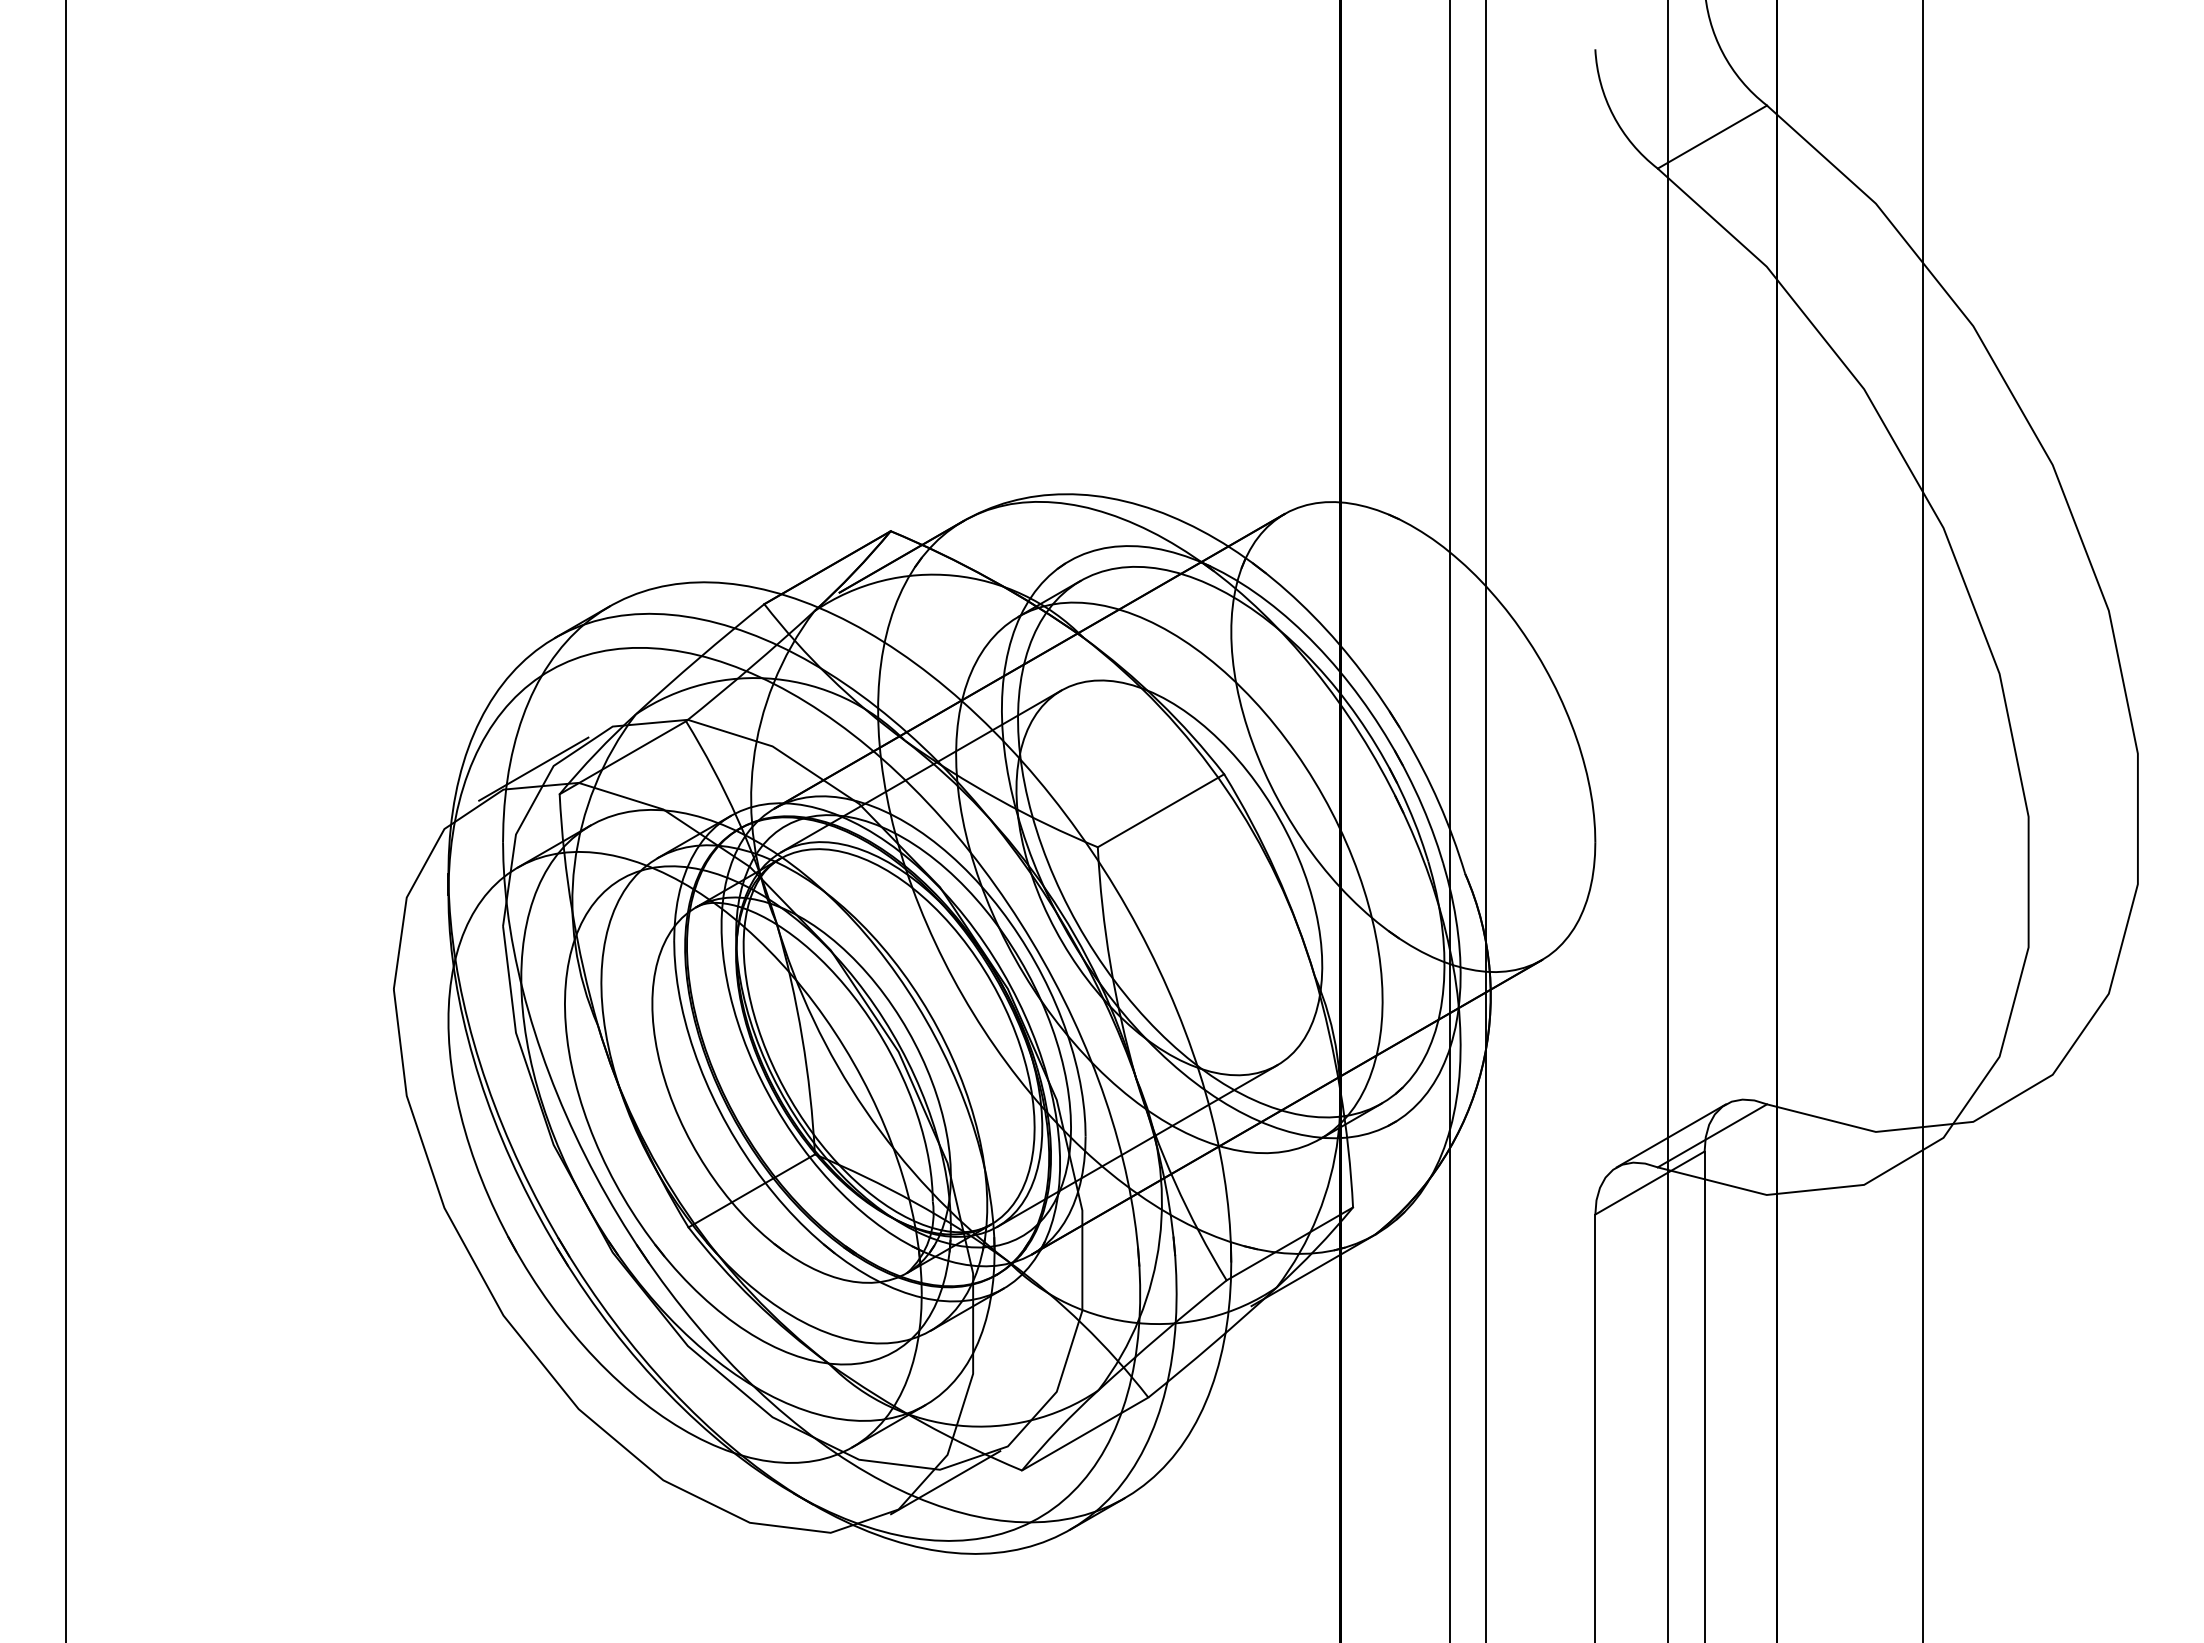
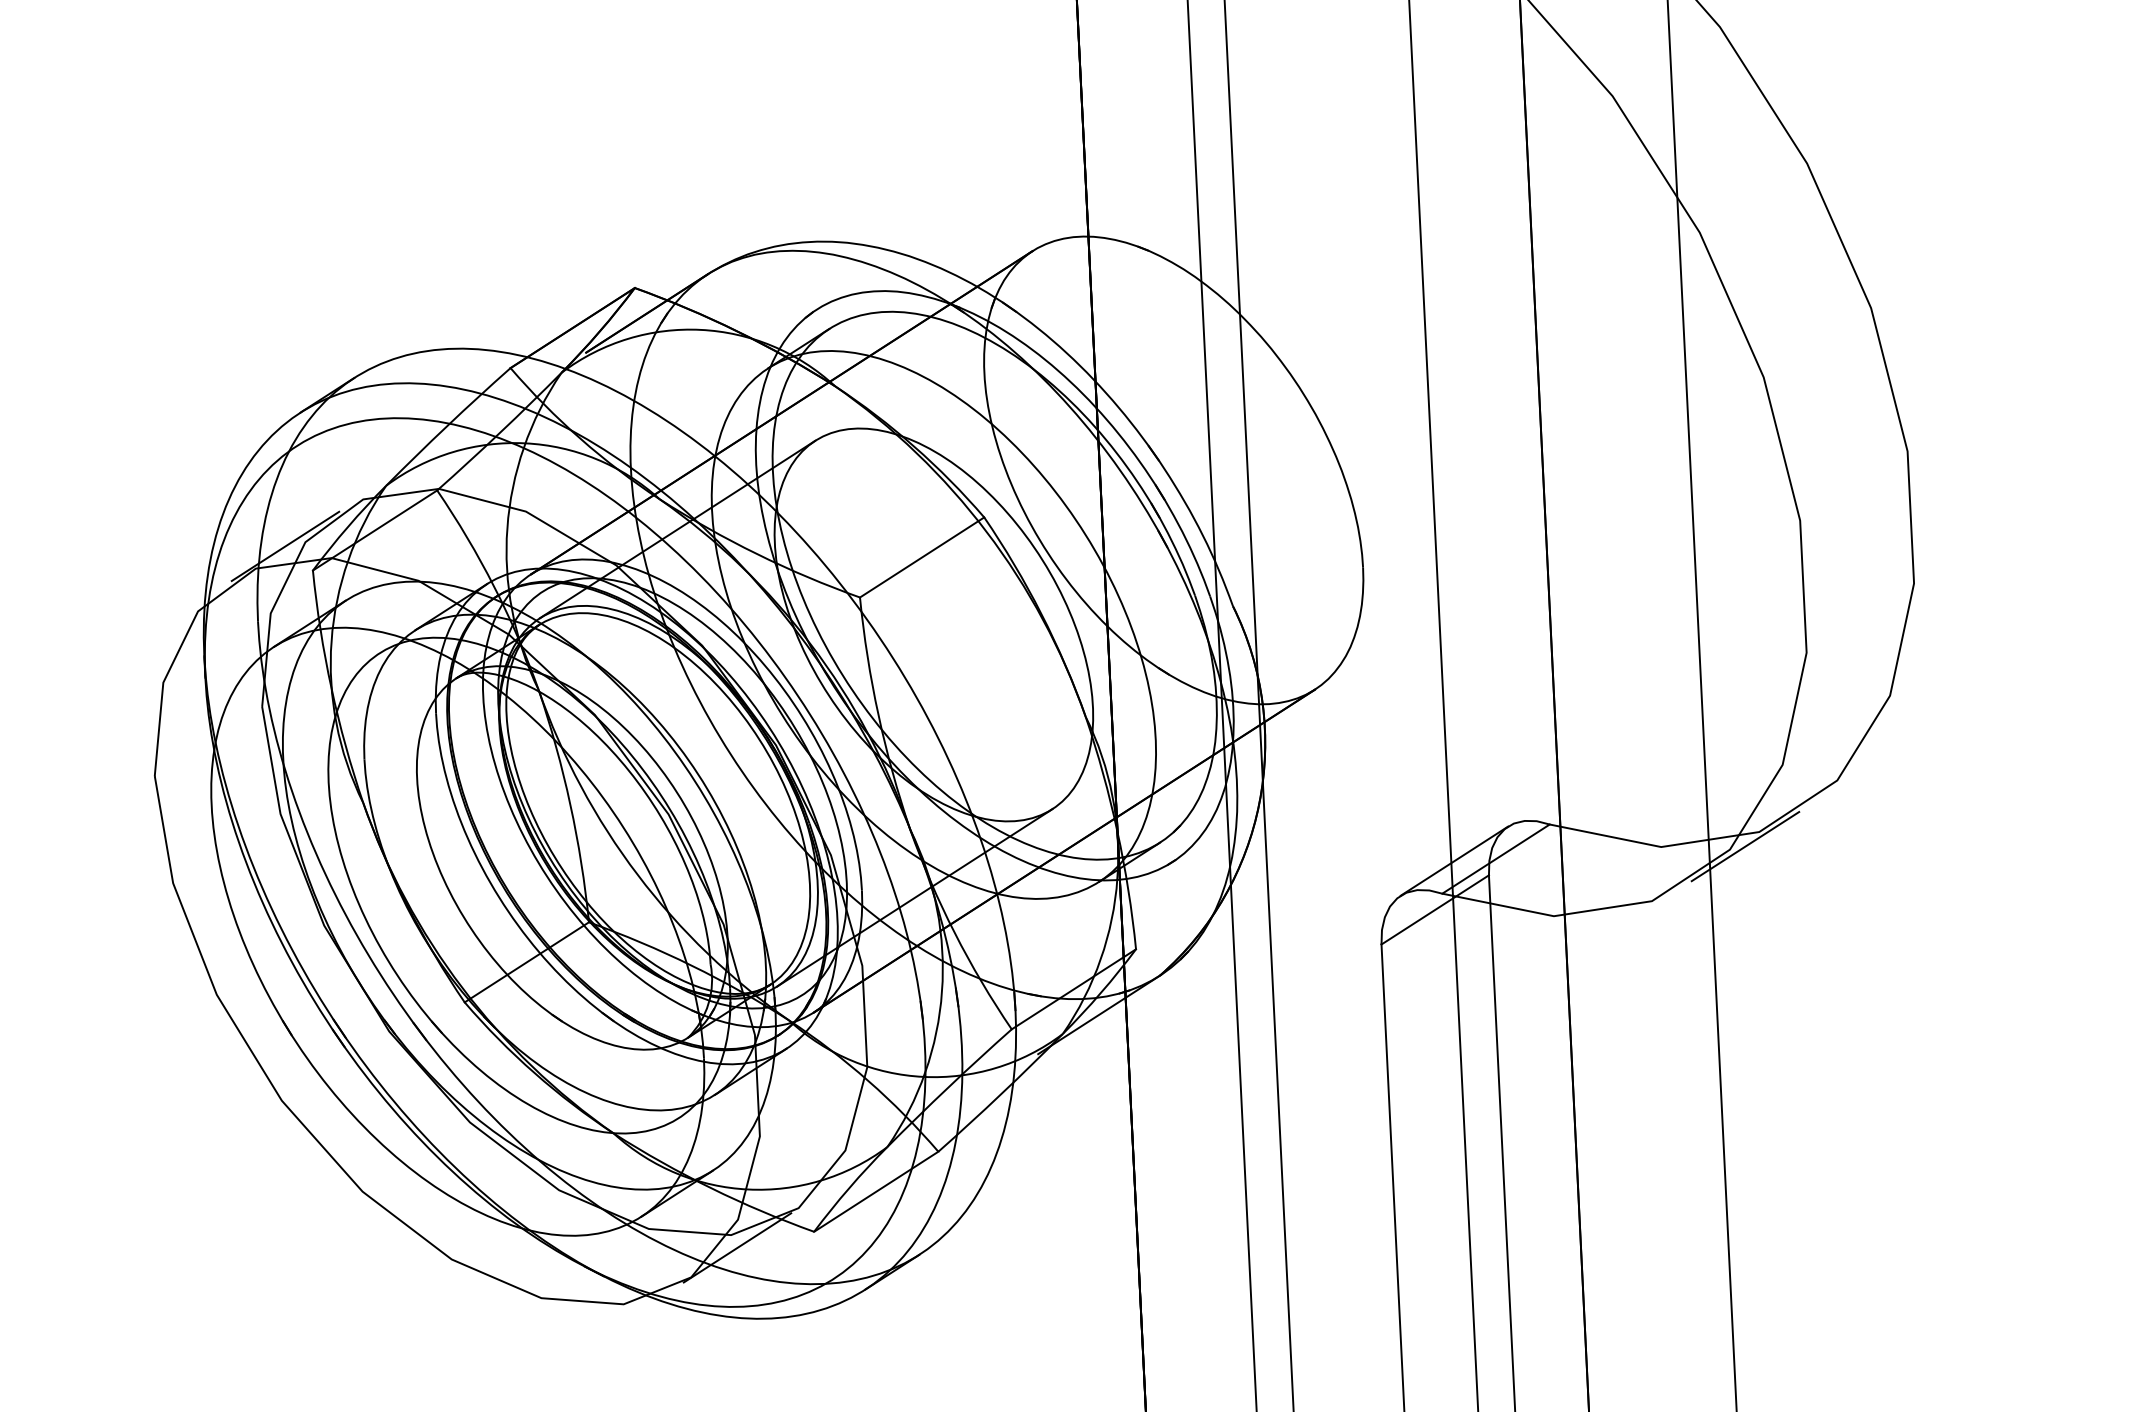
line: (1958, 1135) -> (1744, 846), added

